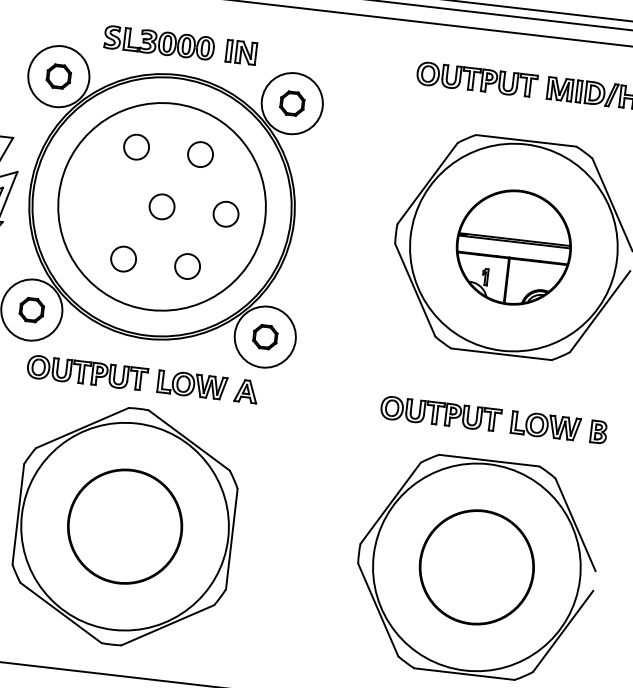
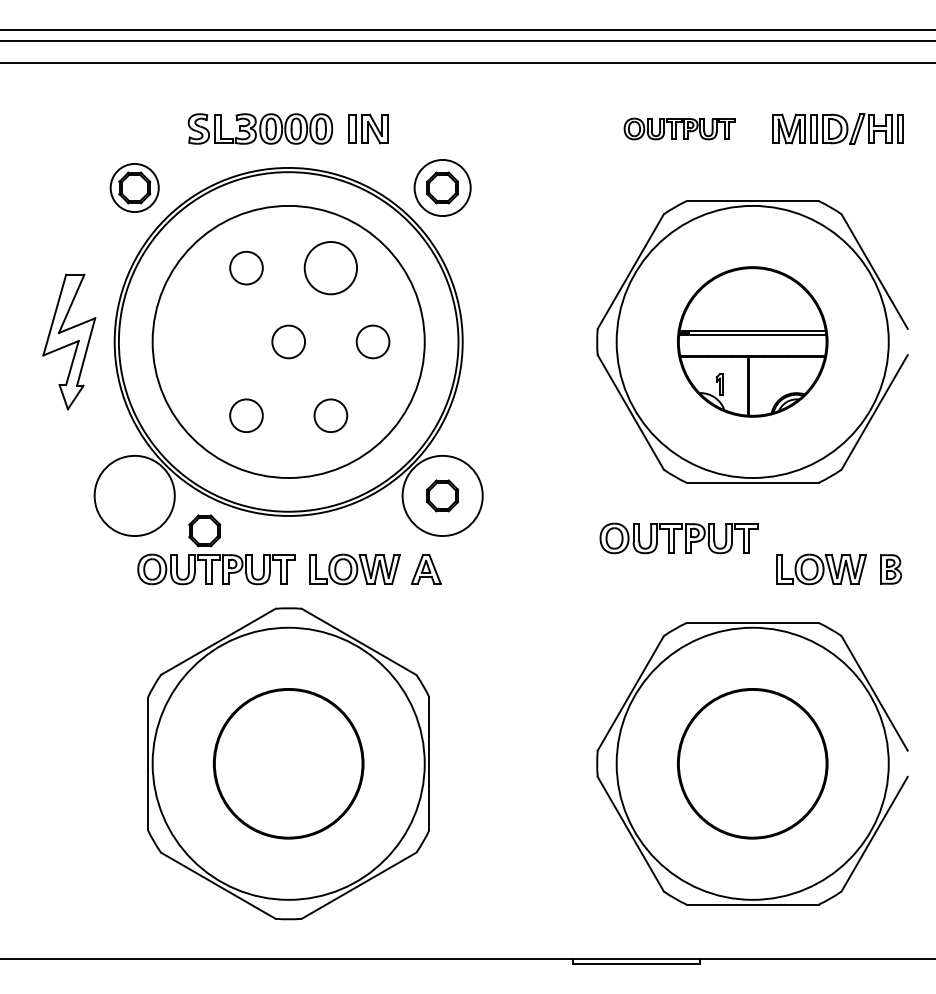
circle: (58, 76) -> (134, 187), size x0.6
part: (477, 79) -> (679, 128), size x0.7
circle: (292, 103) -> (442, 187), size x0.7
circle: (200, 154) -> (330, 267), size x1.6
part: (31, 309) -> (204, 530), moved
part: (440, 413) -> (678, 538), moved

